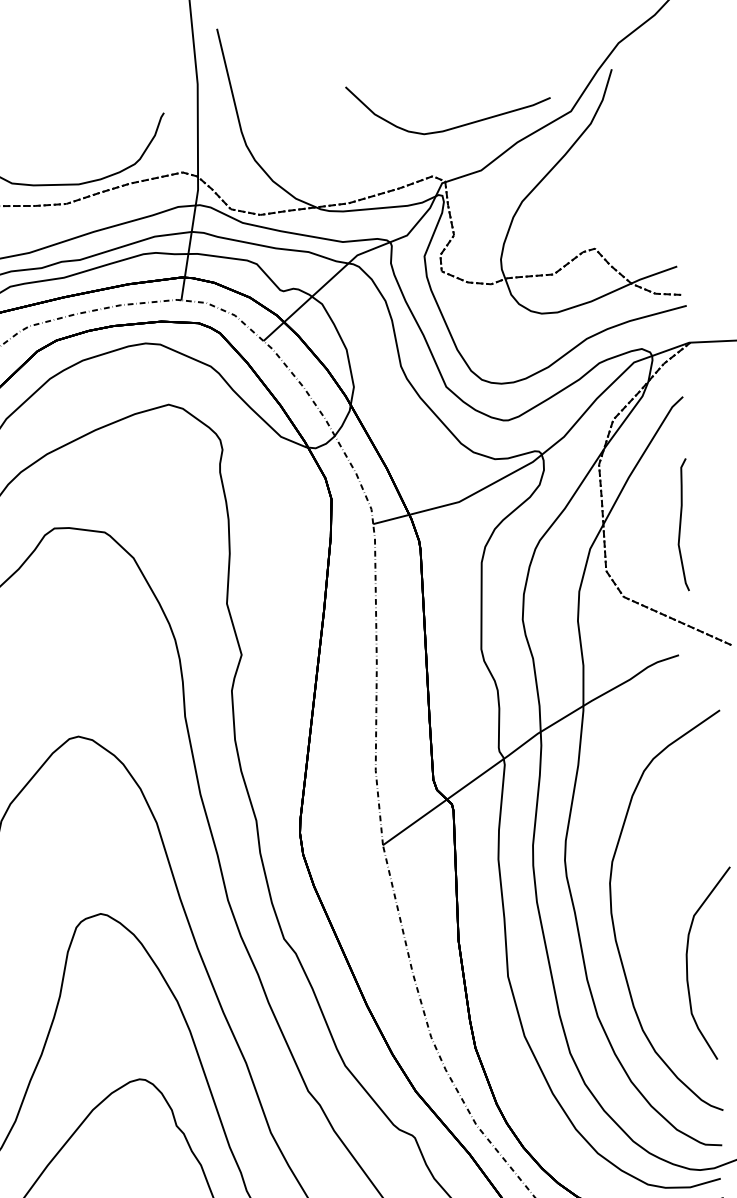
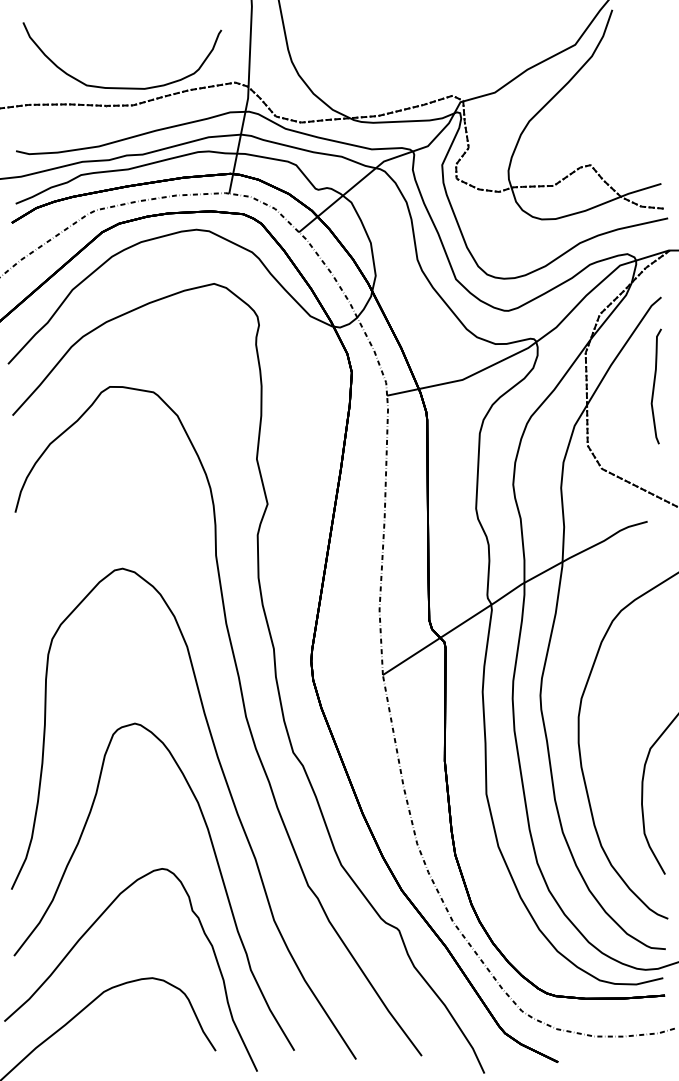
curve: (454, 126) -> (473, 53), removed
curve: (681, 524) -> (654, 386), moved

